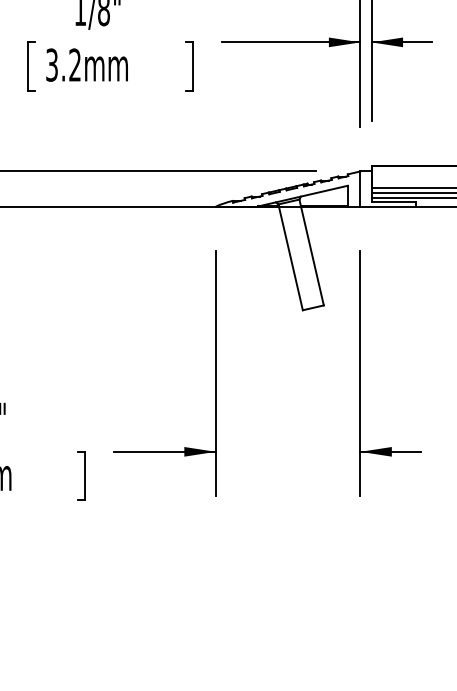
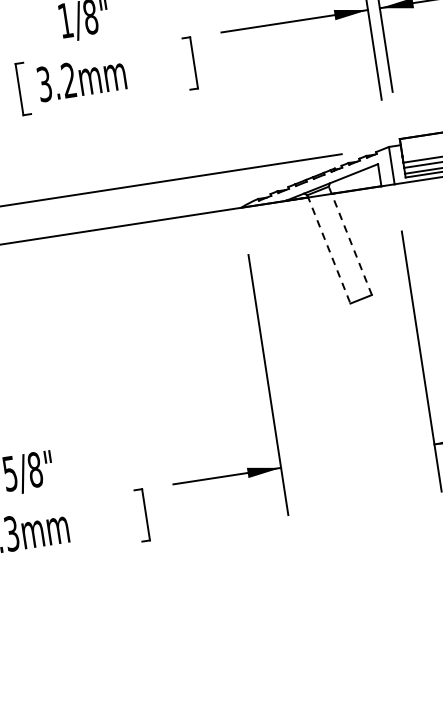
line: (311, 252) -> (350, 240), solid -> dashed
line: (290, 257) -> (328, 249), solid -> dashed

